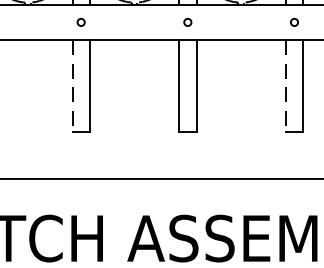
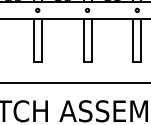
line: (71, 86) -> (33, 40), dashed -> solid
line: (286, 86) -> (133, 40), dashed -> solid

